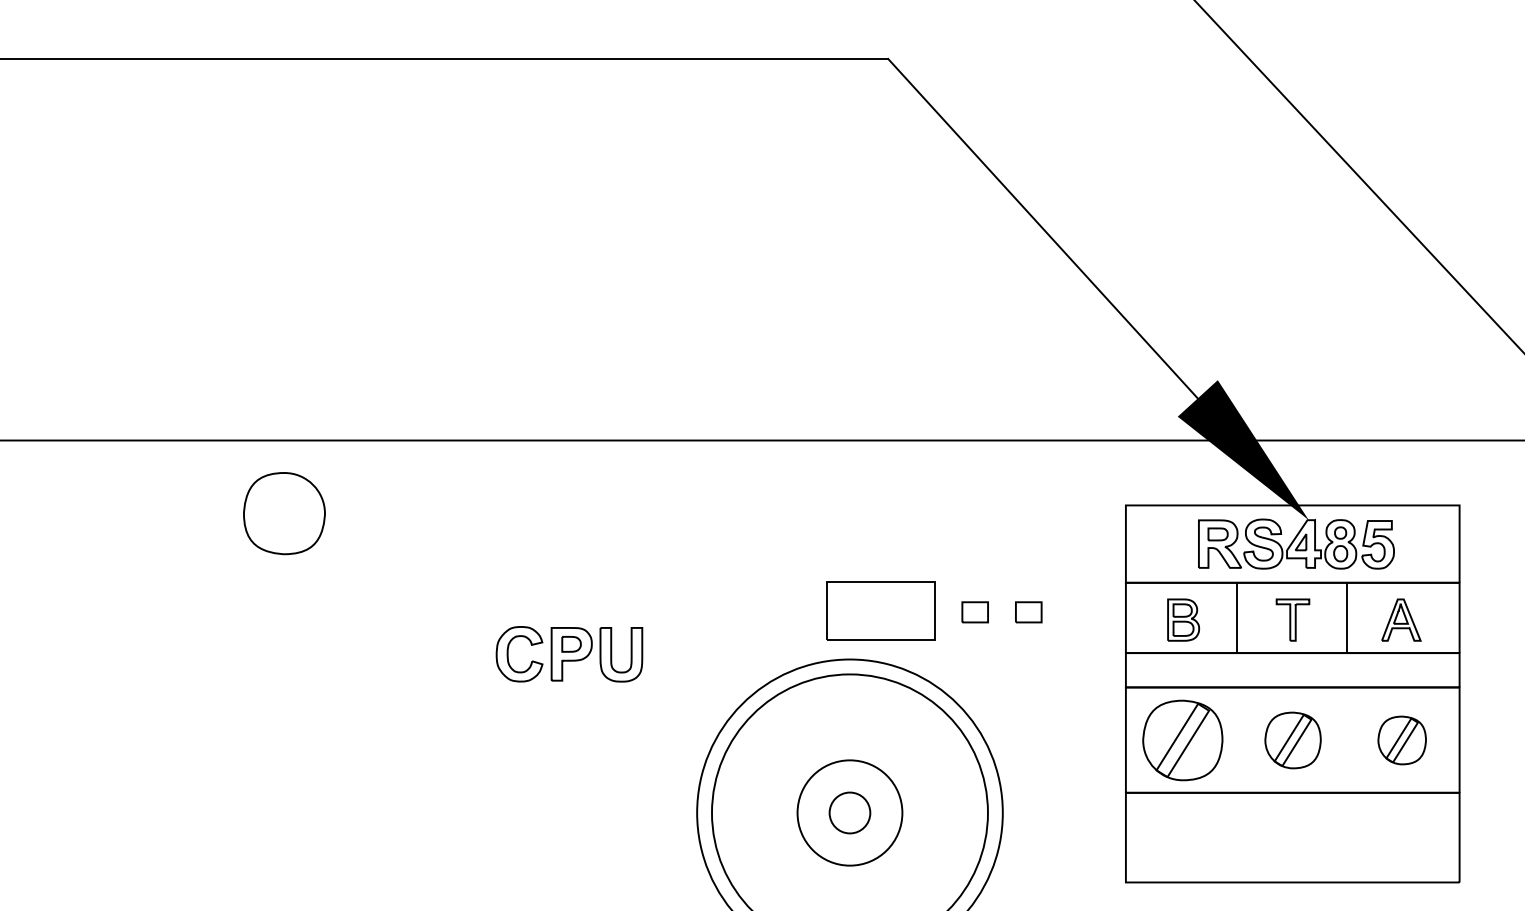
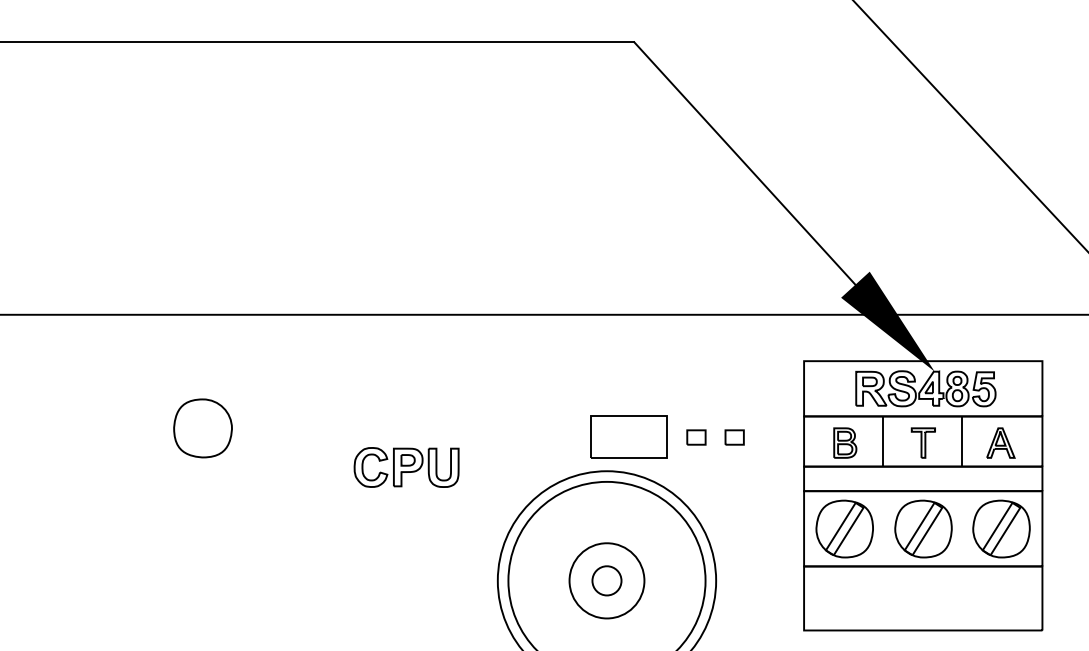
part: (284, 513) -> (203, 428), moved
part: (1292, 740) -> (923, 529), size x1.43
part: (1401, 740) -> (1000, 529), size x1.67

